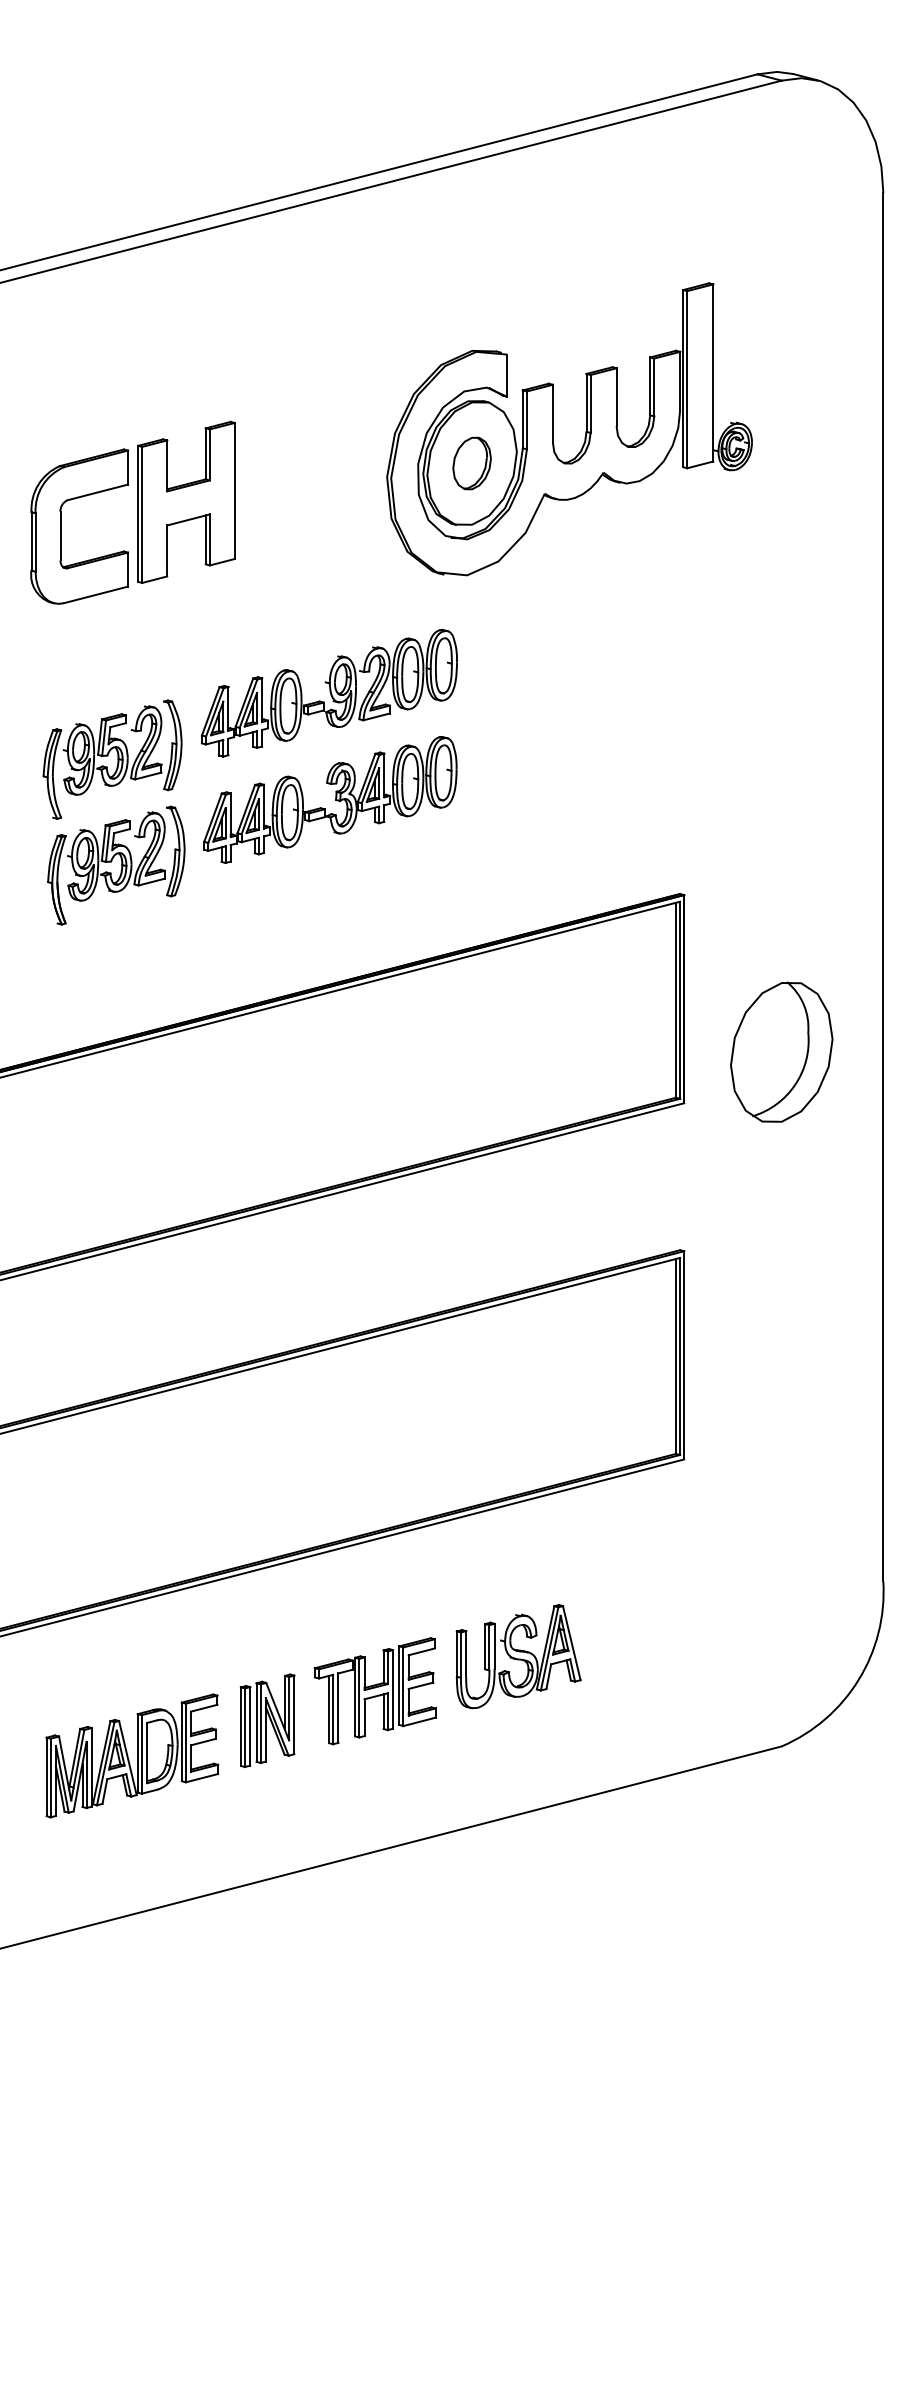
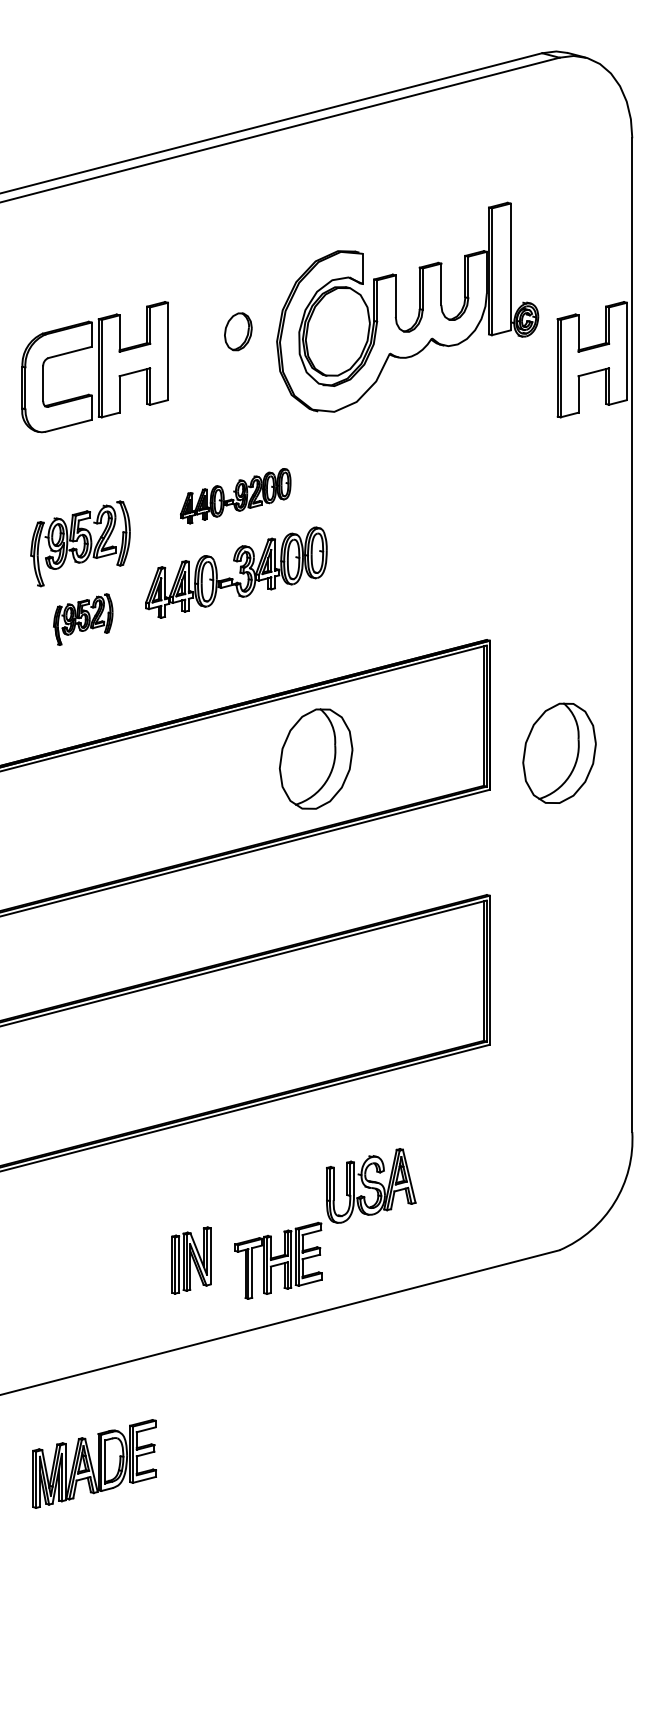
part: (471, 463) -> (237, 331), moved
part: (827, 501) -> (592, 359), added
part: (329, 692) -> (235, 495), size x0.6
part: (116, 865) -> (83, 619), size x0.6
part: (441, 1059) -> (315, 758), added
part: (374, 1691) -> (278, 1261), moved
part: (267, 1720) -> (191, 1260), moved
part: (132, 1755) -> (94, 1463), moved

